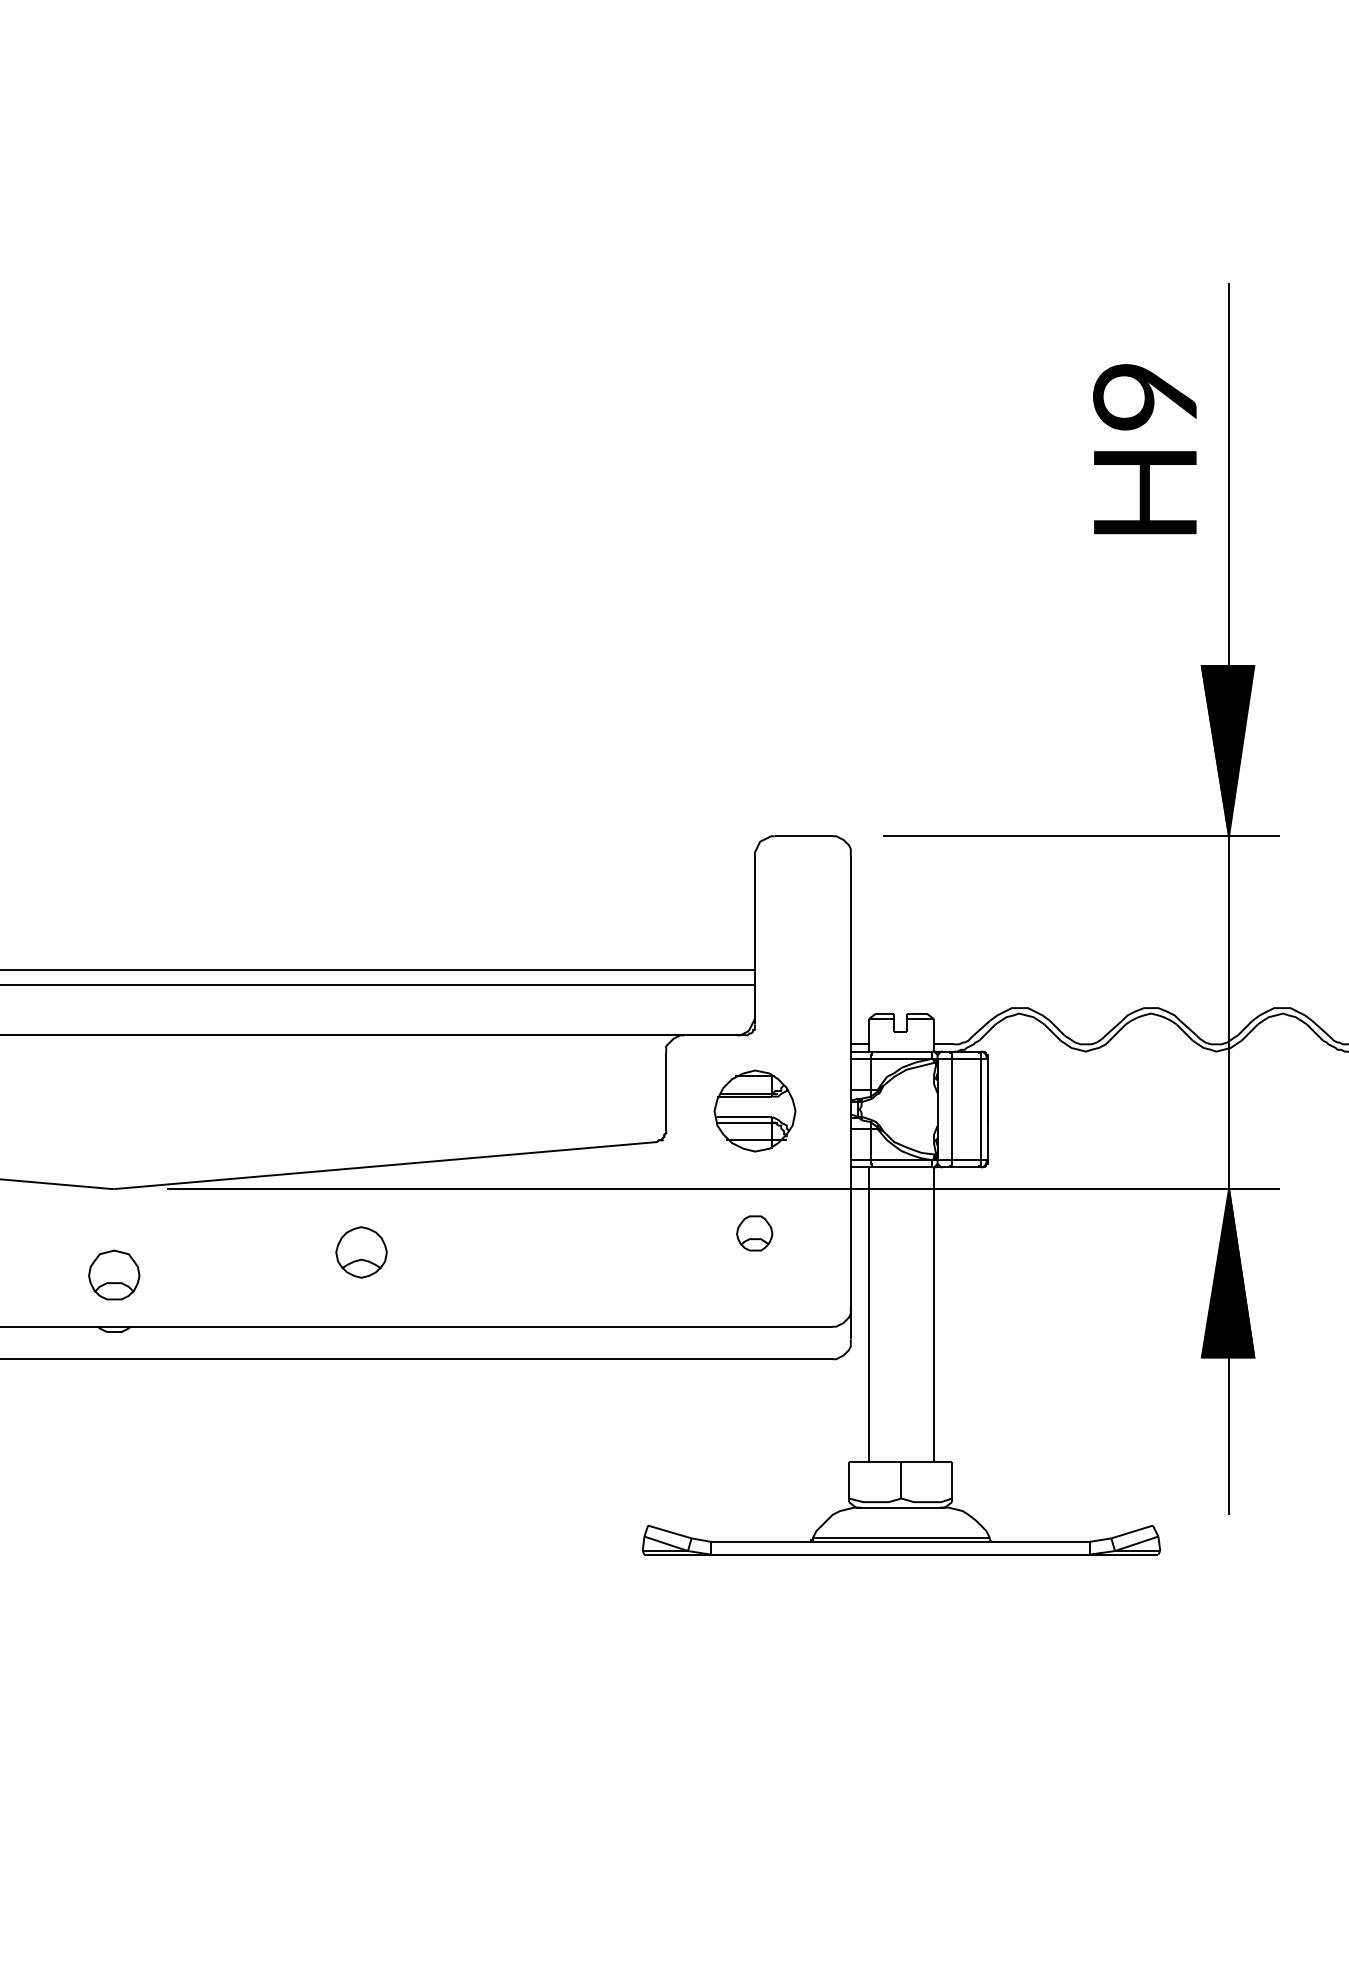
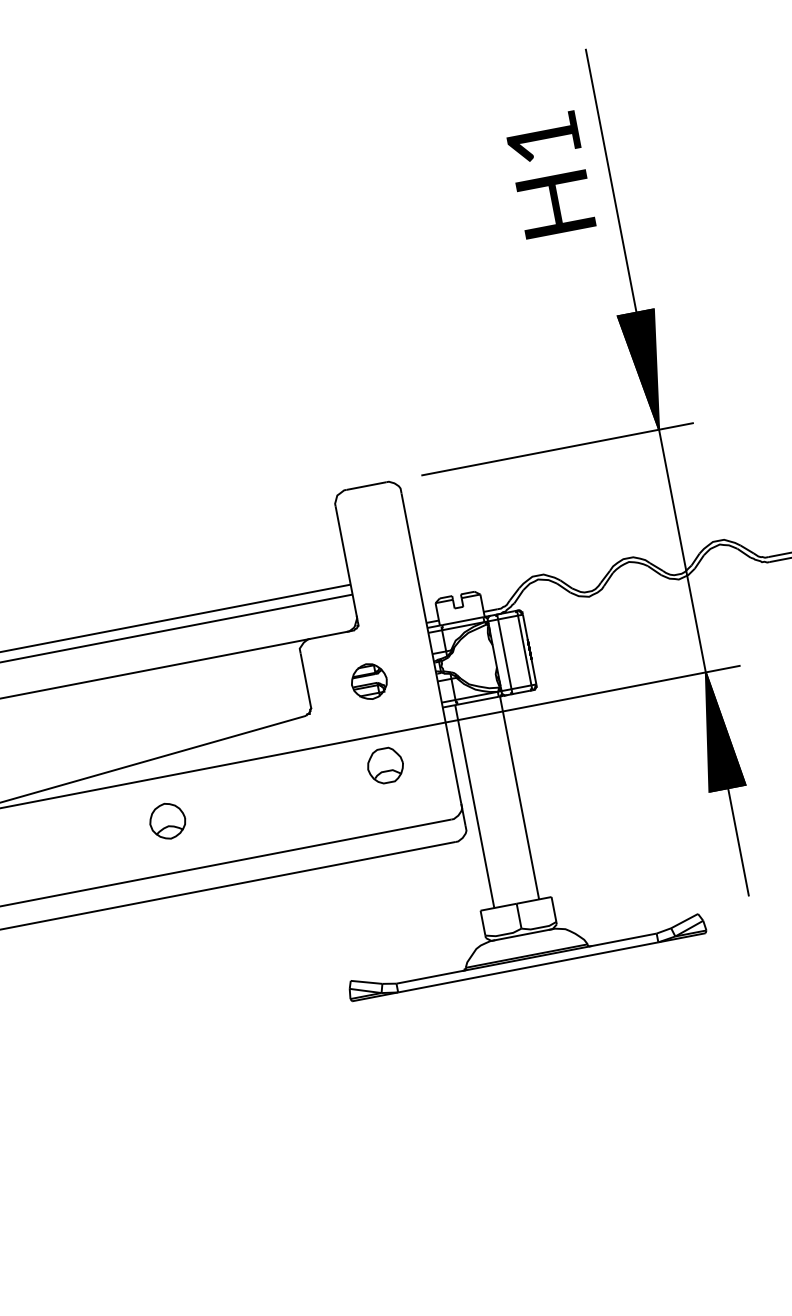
text: (1144, 397) -> (542, 139), H9 -> H1
part: (754, 1111) -> (369, 681), size x0.62
part: (754, 1233) -> (385, 765), size x1.43
part: (361, 1252) -> (167, 821), moved

